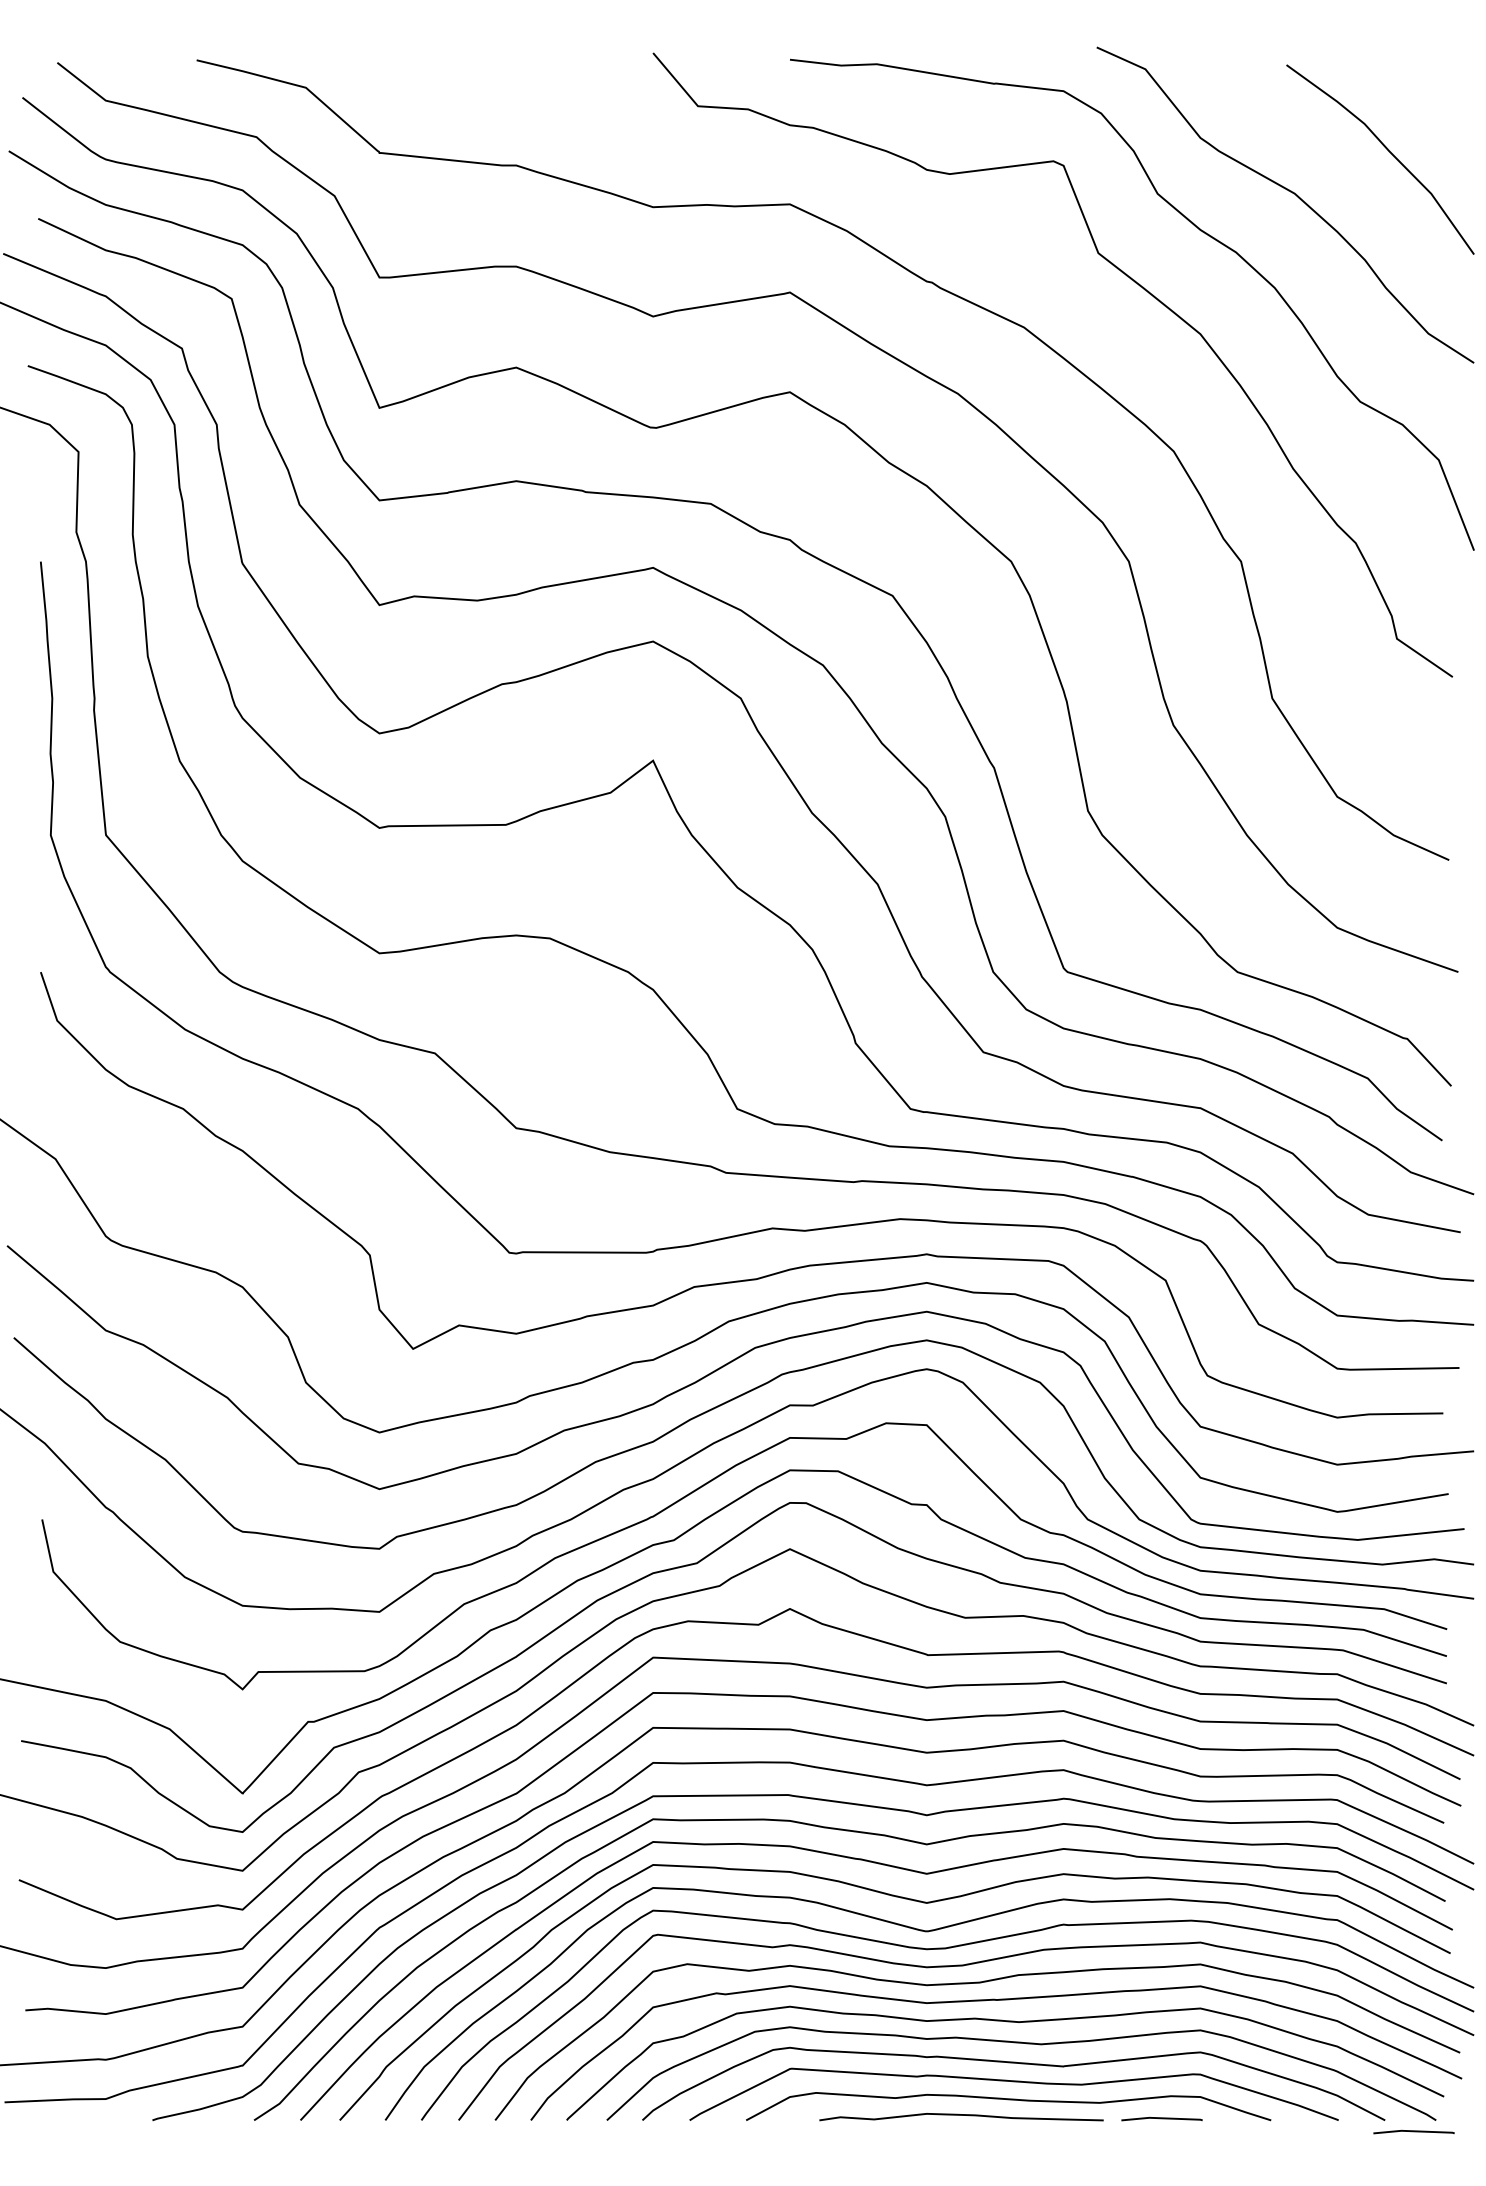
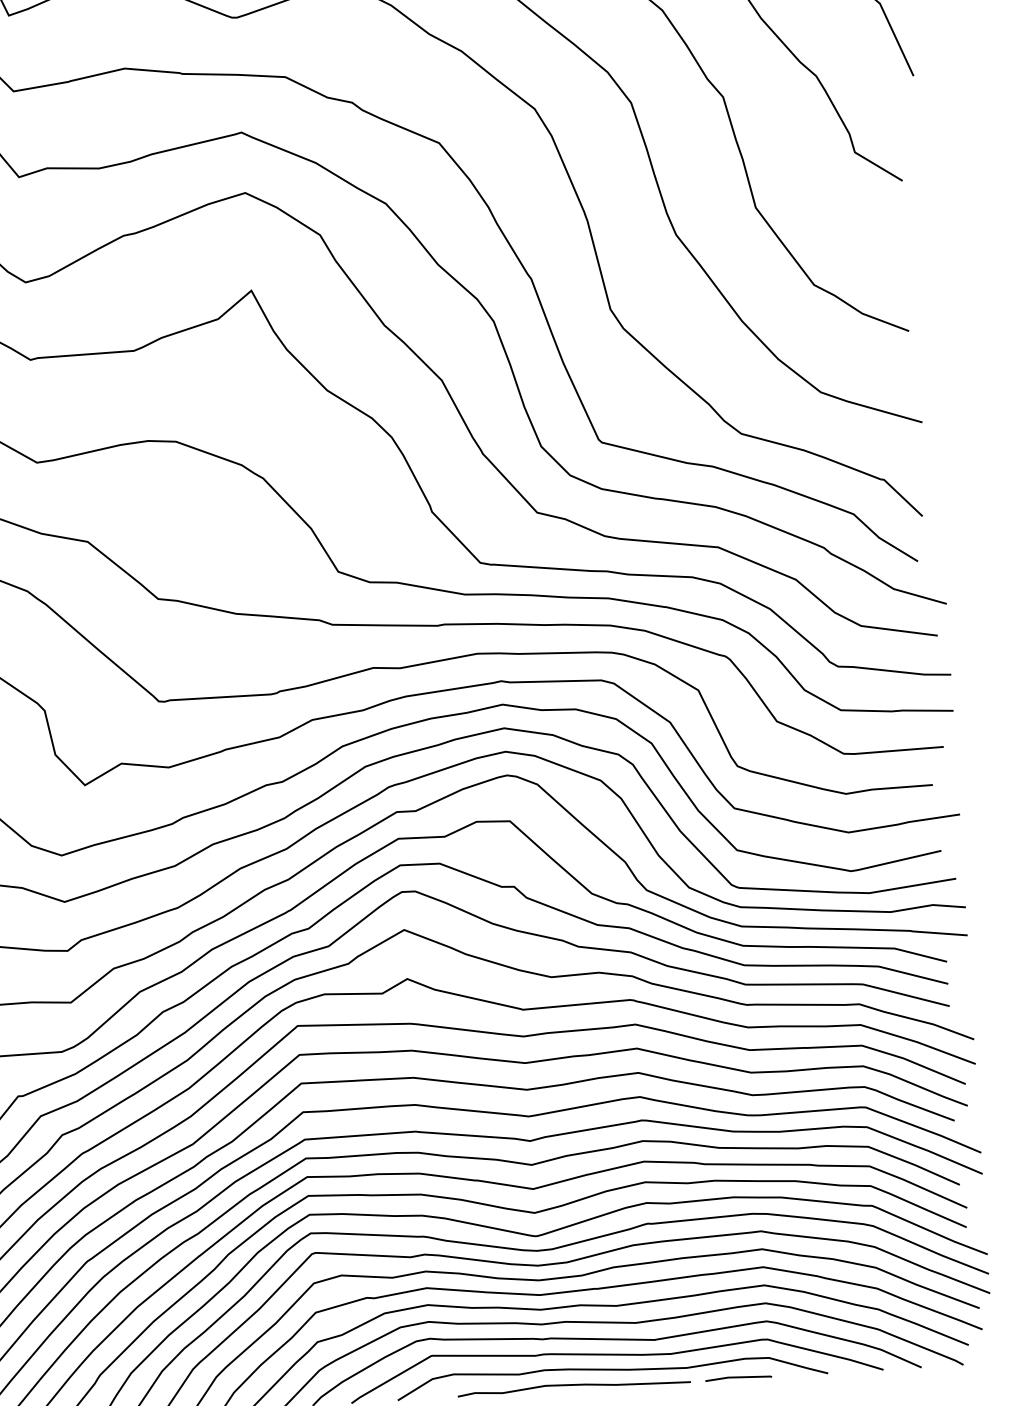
line: (1413, 2131) -> (945, 1375), removed

